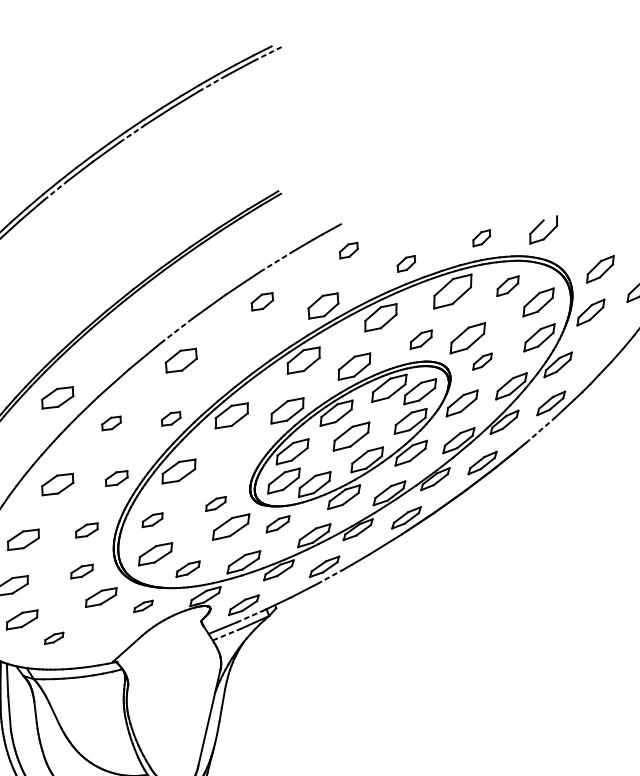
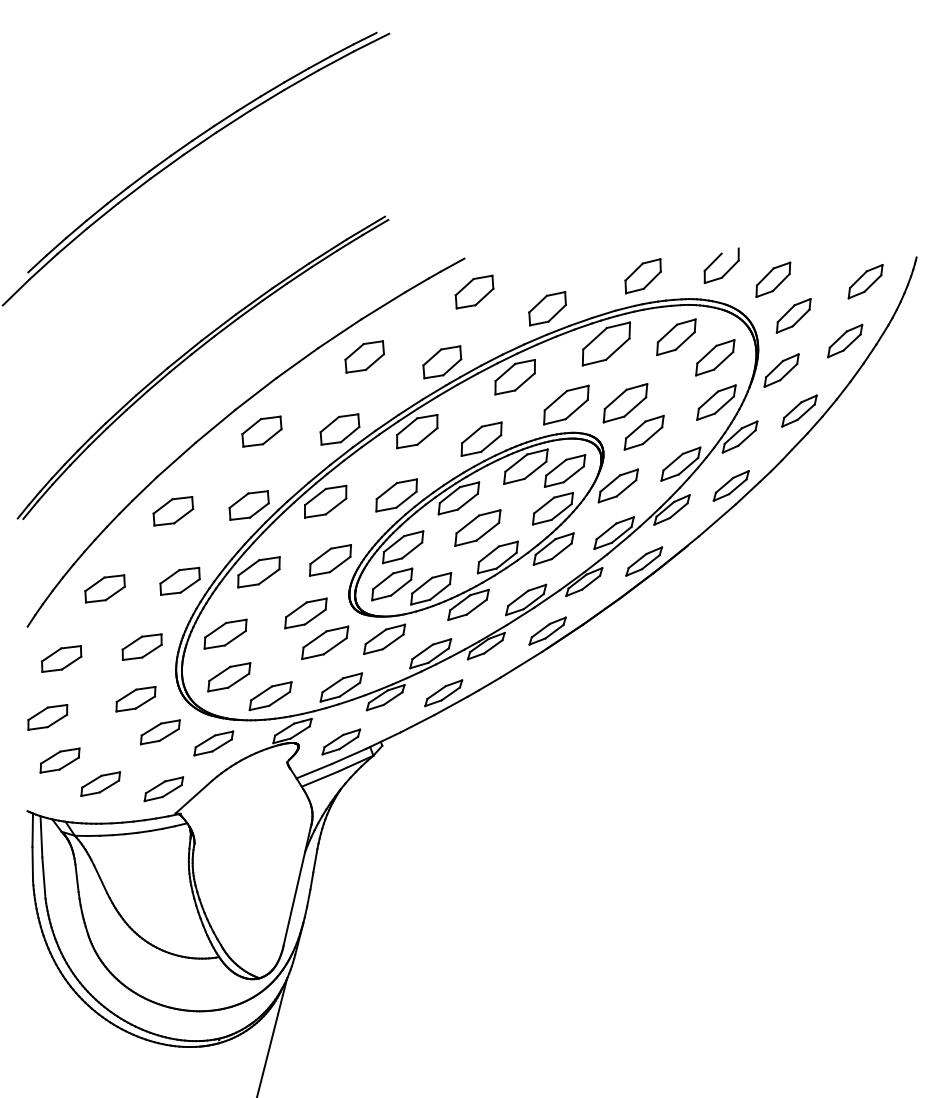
line: (267, 53) -> (371, 42), dashed -> solid
line: (212, 83) -> (301, 80), dashed -> solid
line: (132, 133) -> (200, 143), dashed -> solid
line: (55, 190) -> (102, 215), dashed -> solid
part: (481, 238) -> (642, 276), size x1.67
part: (584, 240) -> (773, 279), added
part: (348, 250) -> (474, 291), size x1.67
line: (277, 261) -> (383, 305), dashed -> solid
part: (406, 263) -> (547, 308), size x1.67
part: (508, 285) -> (676, 336), size x1.43
part: (262, 301) -> (364, 356), size x1.43
line: (176, 331) -> (255, 394), dashed -> solid
part: (421, 339) -> (566, 404), size x1.67
part: (604, 343) -> (799, 410), added
part: (242, 358) -> (339, 429), added
part: (482, 361) -> (643, 432), size x1.67
part: (57, 397) -> (104, 478), removed
part: (170, 418) -> (248, 505), size x1.67
part: (111, 423) -> (173, 511), size x1.67
line: (540, 430) -> (717, 520), dashed -> solid
part: (235, 462) -> (330, 560), added
part: (116, 477) -> (179, 580), size x1.43
part: (215, 503) -> (305, 613), size x1.67
part: (152, 519) -> (225, 633), size x1.67
part: (277, 523) -> (384, 638), size x1.43
part: (86, 529) -> (141, 646), size x1.43
part: (188, 569) -> (270, 696), size x1.43
part: (81, 571) -> (135, 699), size x1.43
line: (329, 577) -> (450, 706), dashed -> solid
part: (143, 606) -> (213, 743), size x1.67
line: (250, 616) -> (349, 756), dashed -> solid
line: (226, 634) -> (319, 779), dashed -> solid
part: (54, 637) -> (100, 783), size x1.67
part: (103, 642) -> (163, 789), added

